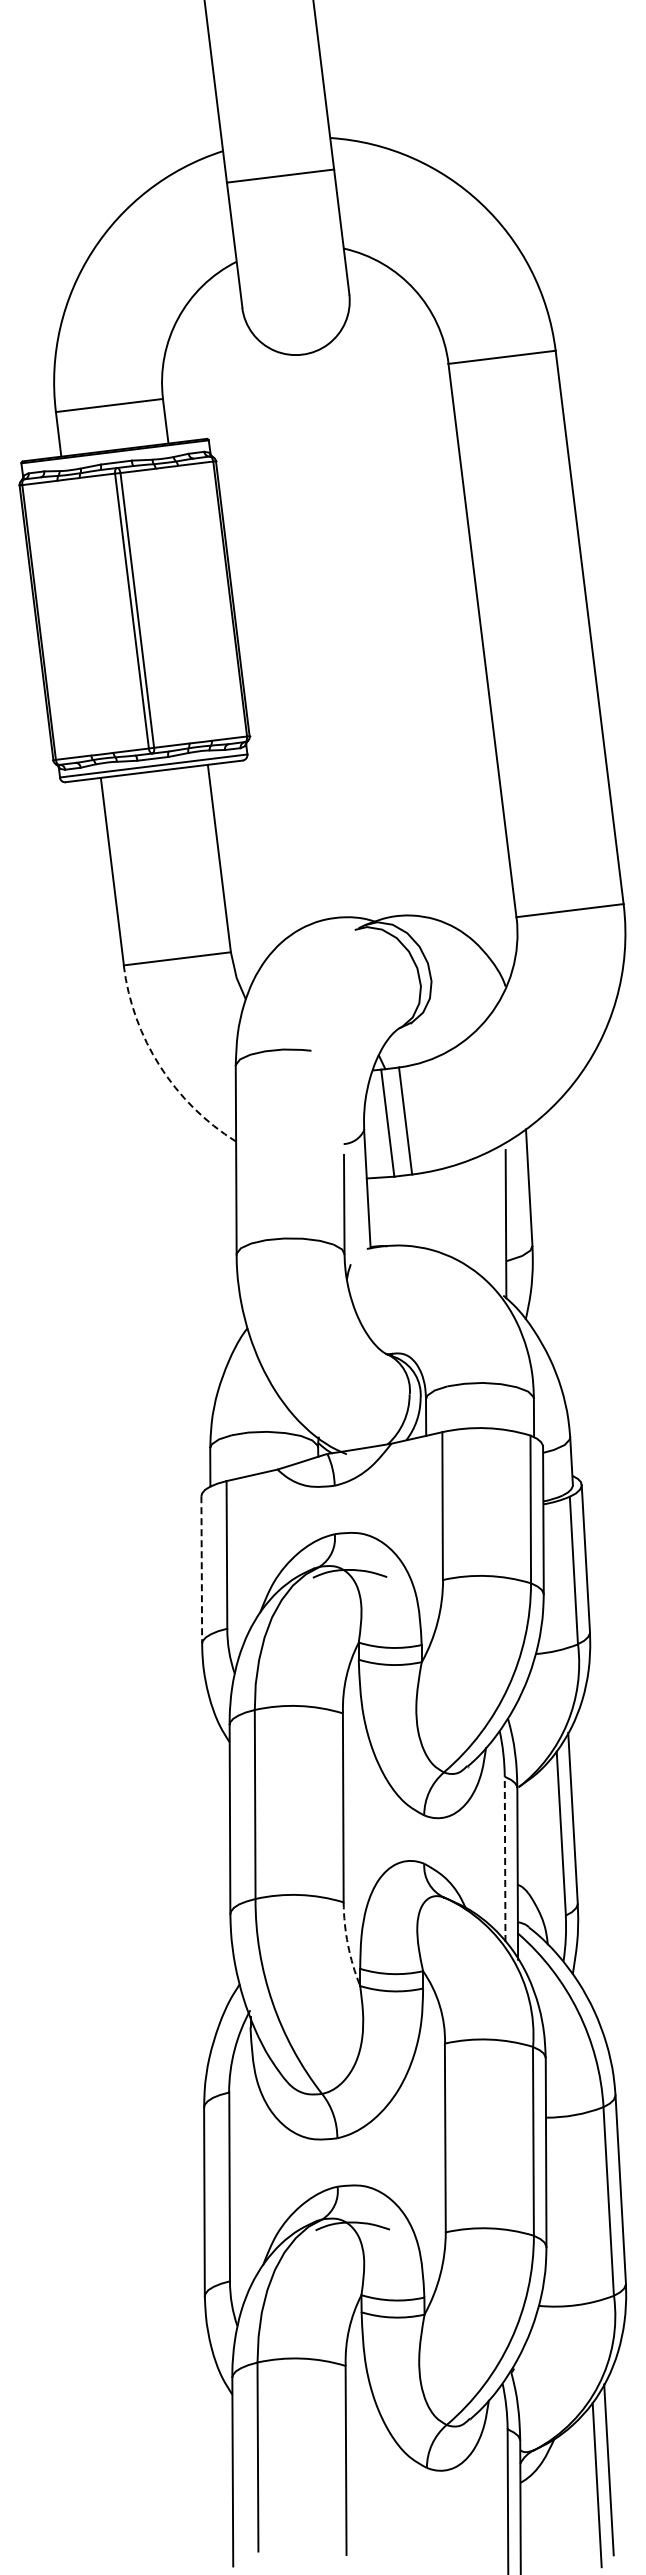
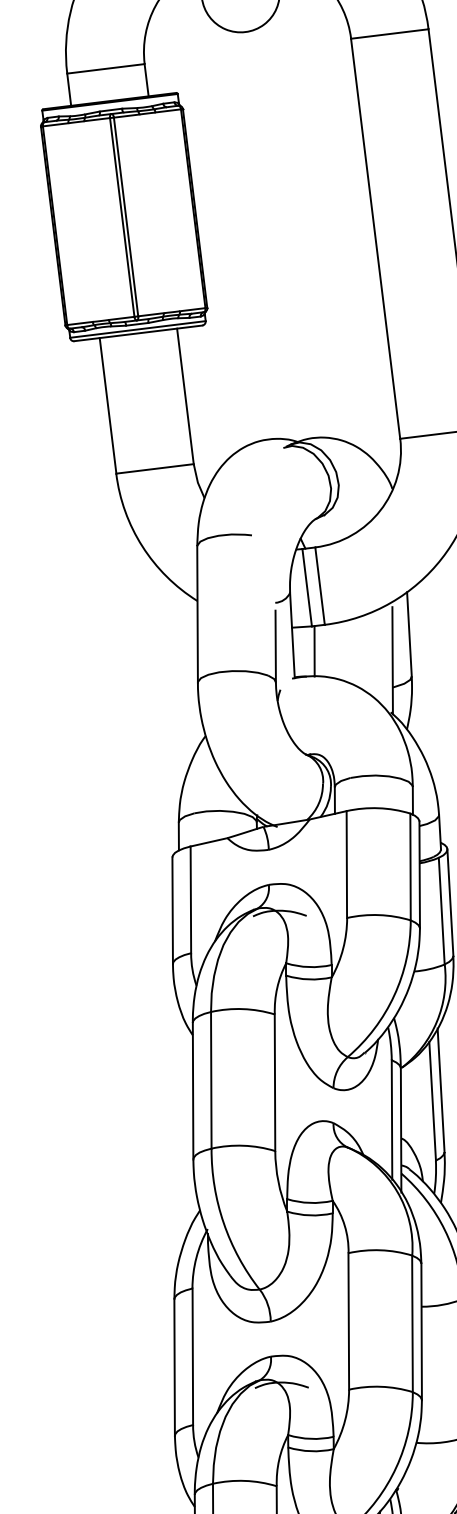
arc: (159, 1066) -> (142, 546), dashed -> solid
line: (397, 1211) -> (314, 651), added
line: (201, 1570) -> (172, 911), dashed -> solid
line: (505, 1859) -> (392, 1120), dashed -> solid
arc: (348, 1944) -> (278, 1181), dashed -> solid

